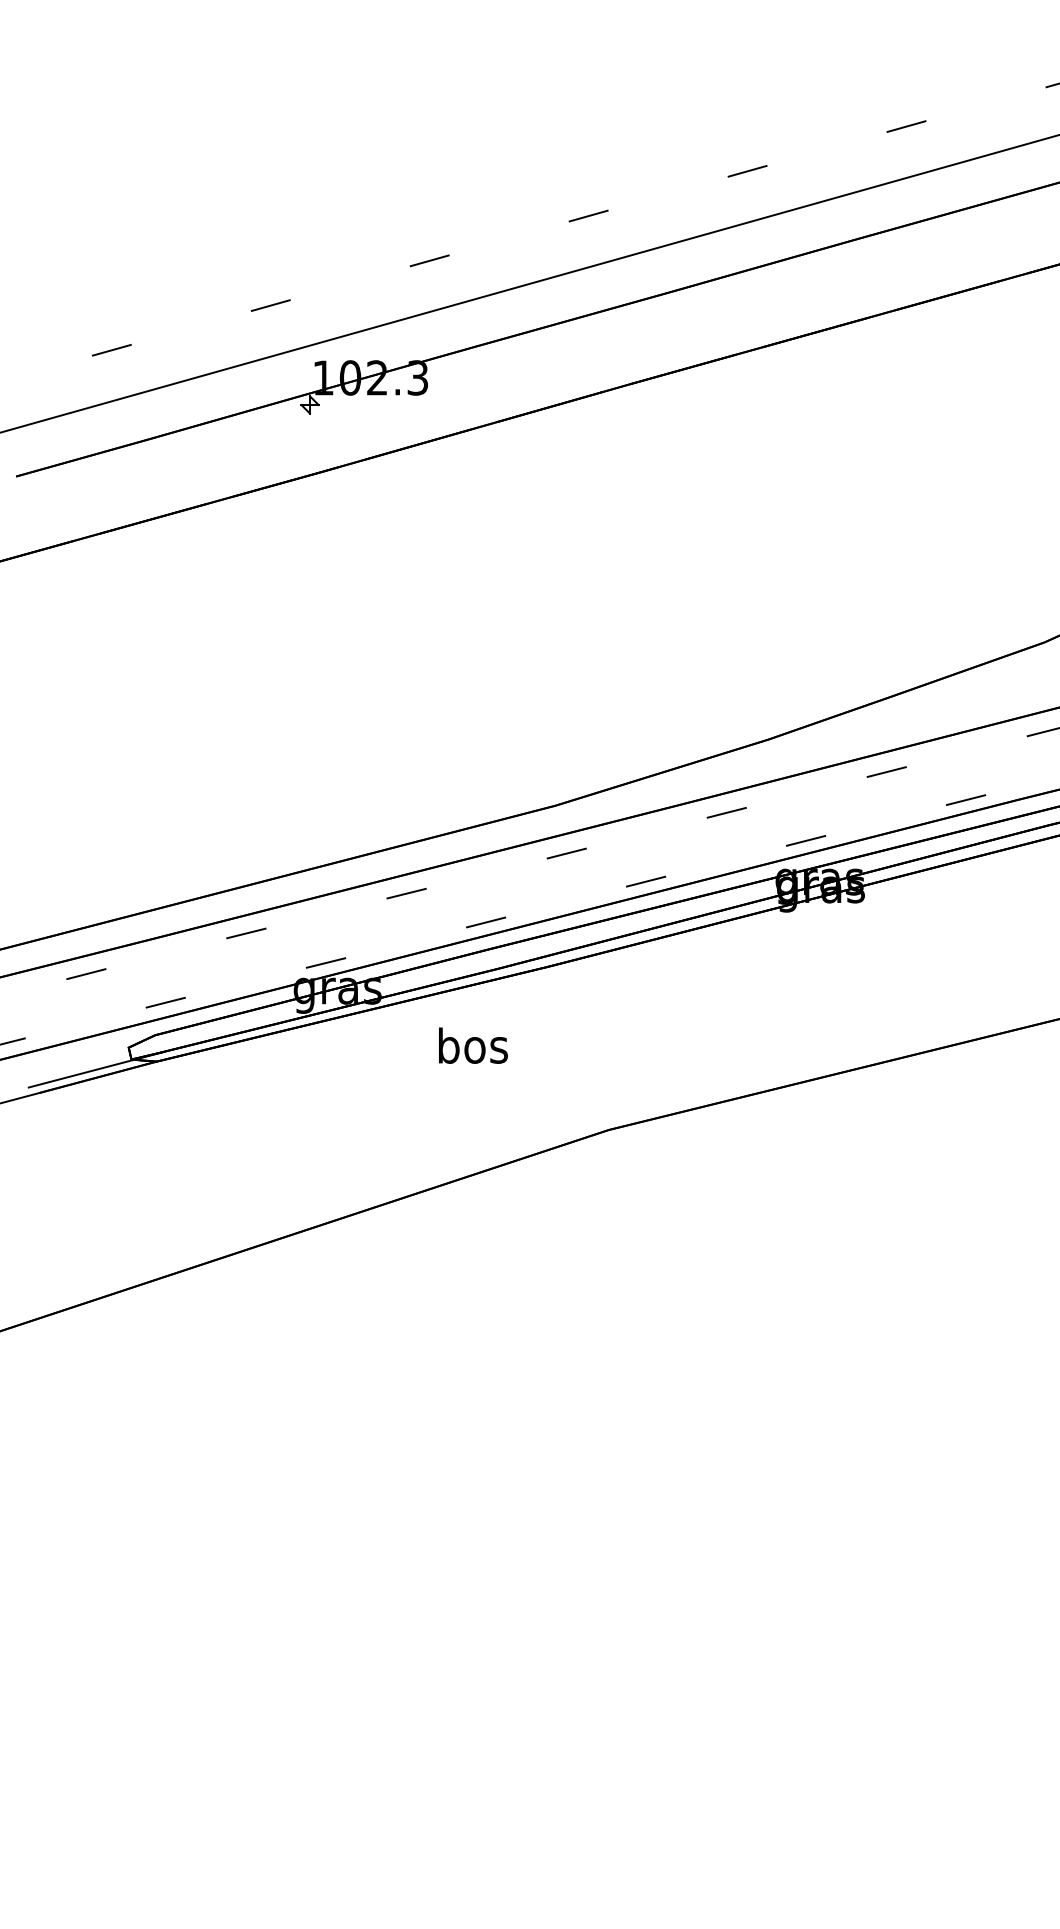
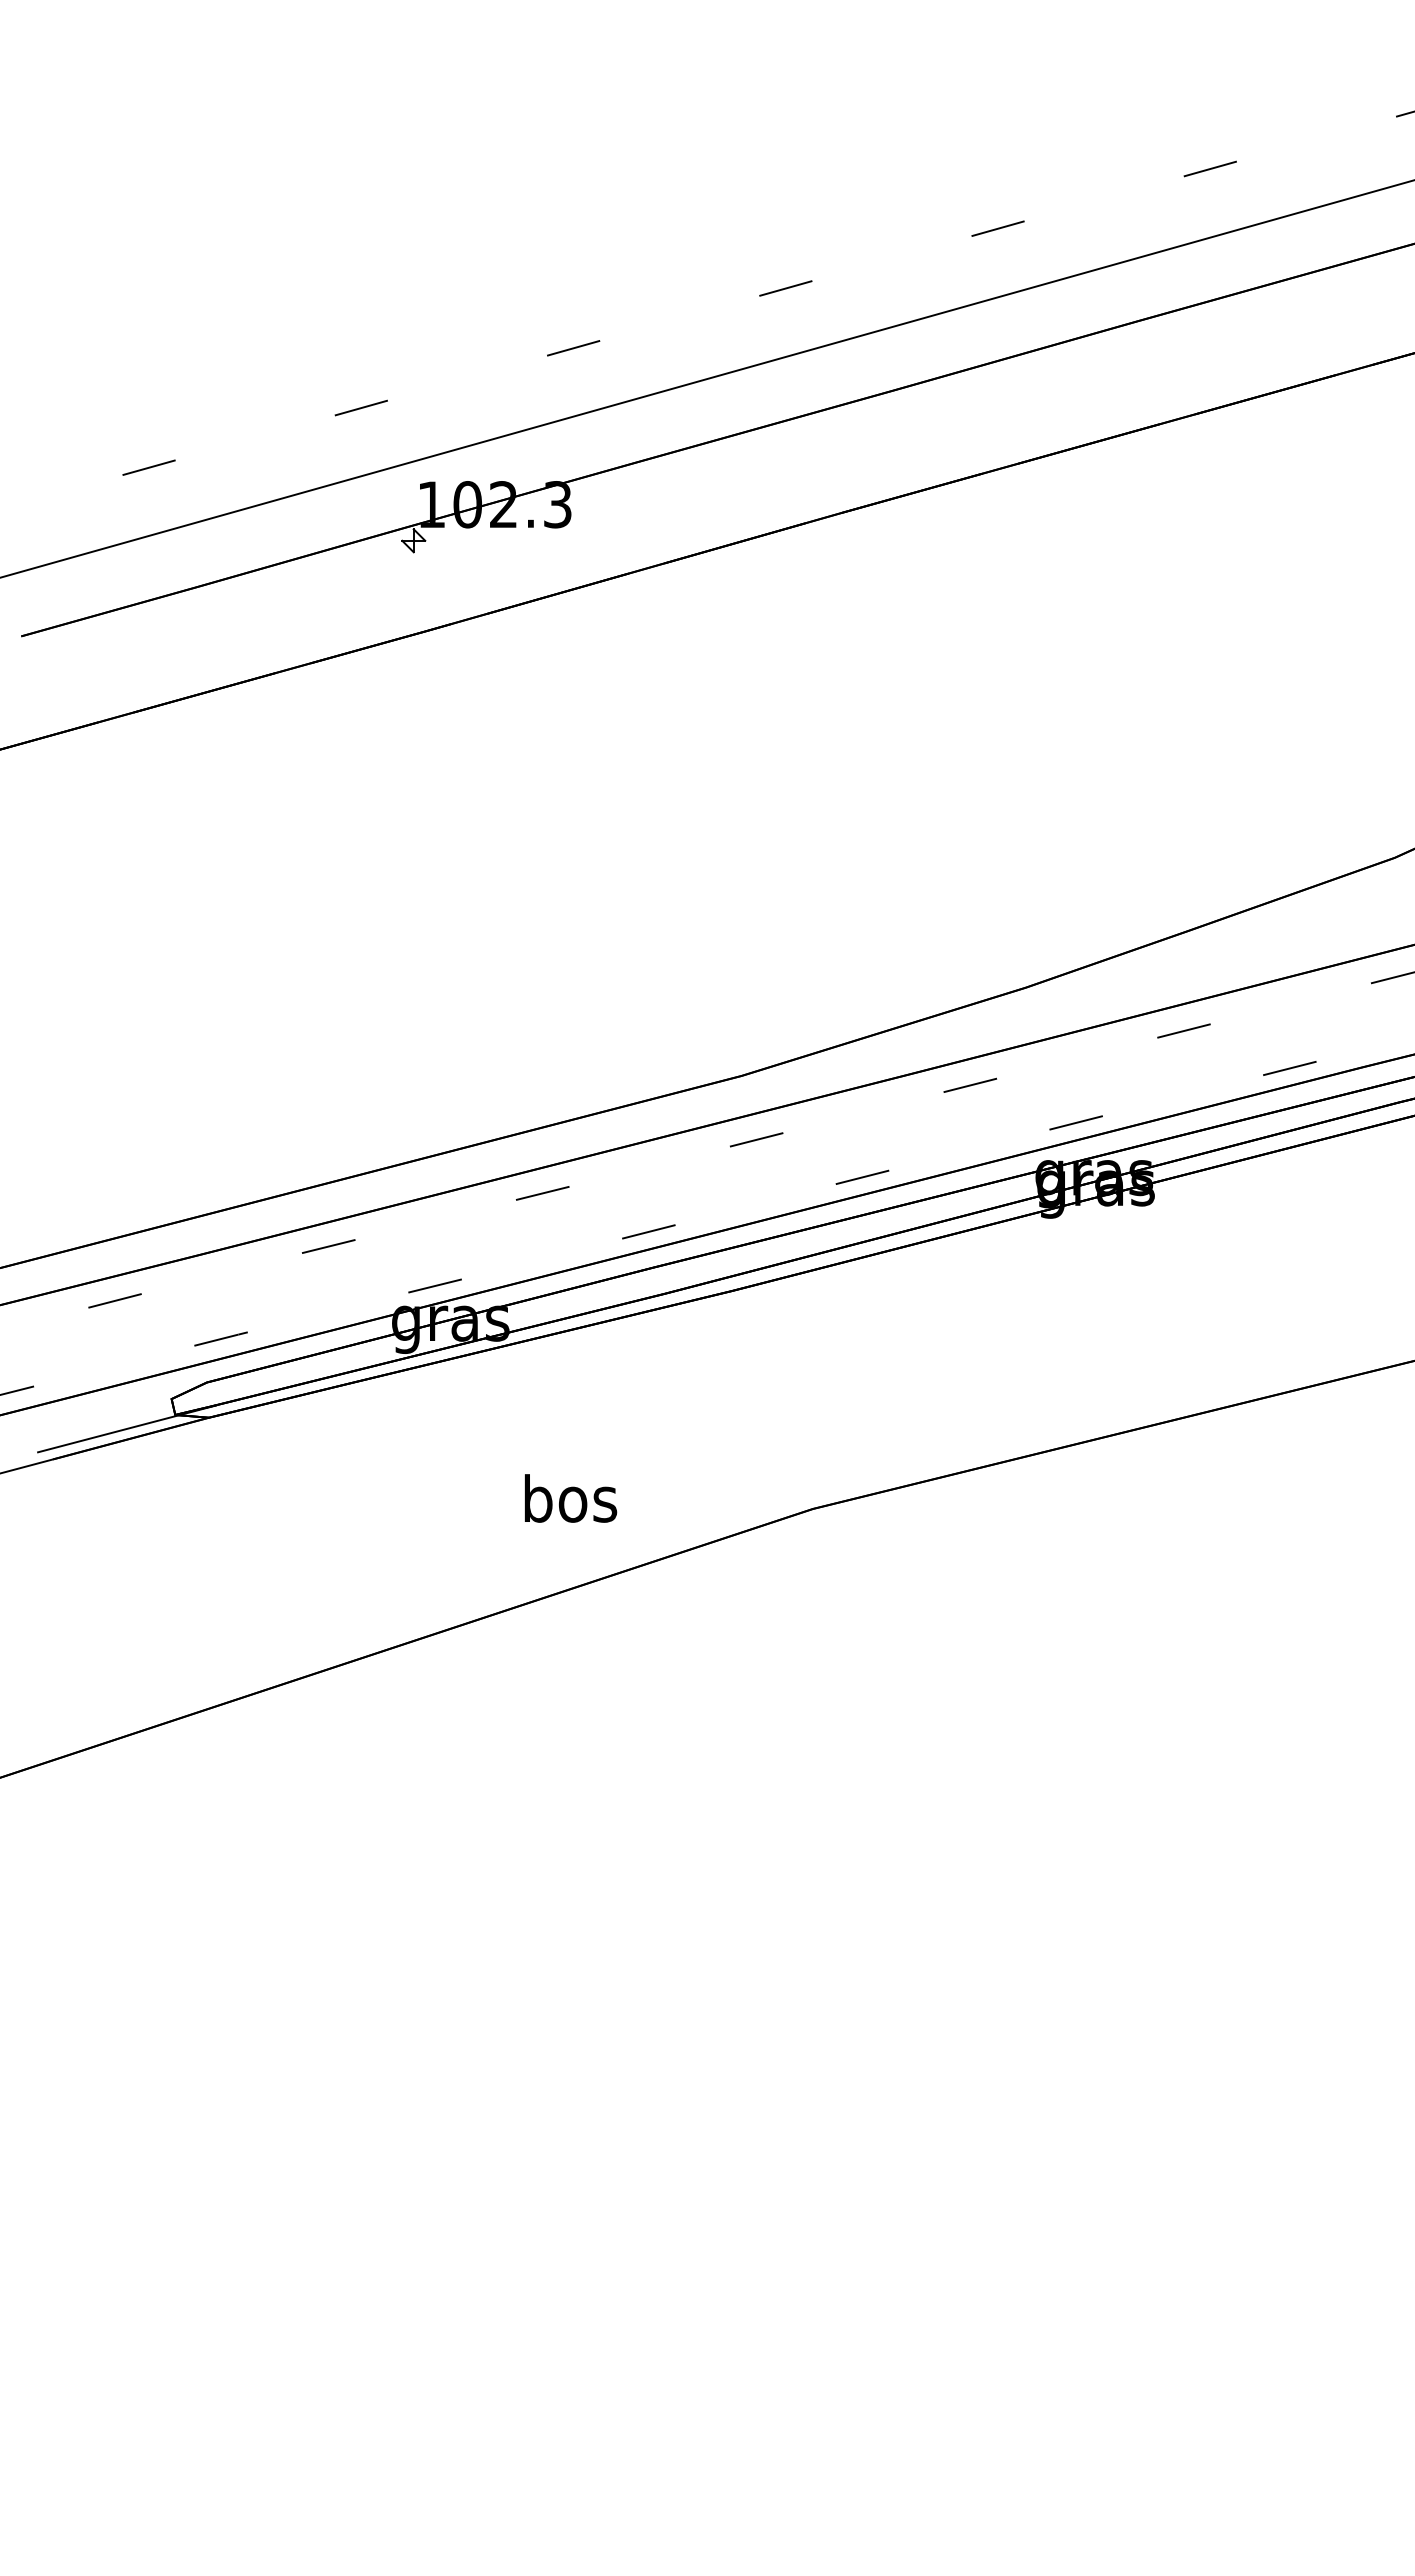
text: (473, 1045) -> (571, 1498), moved

